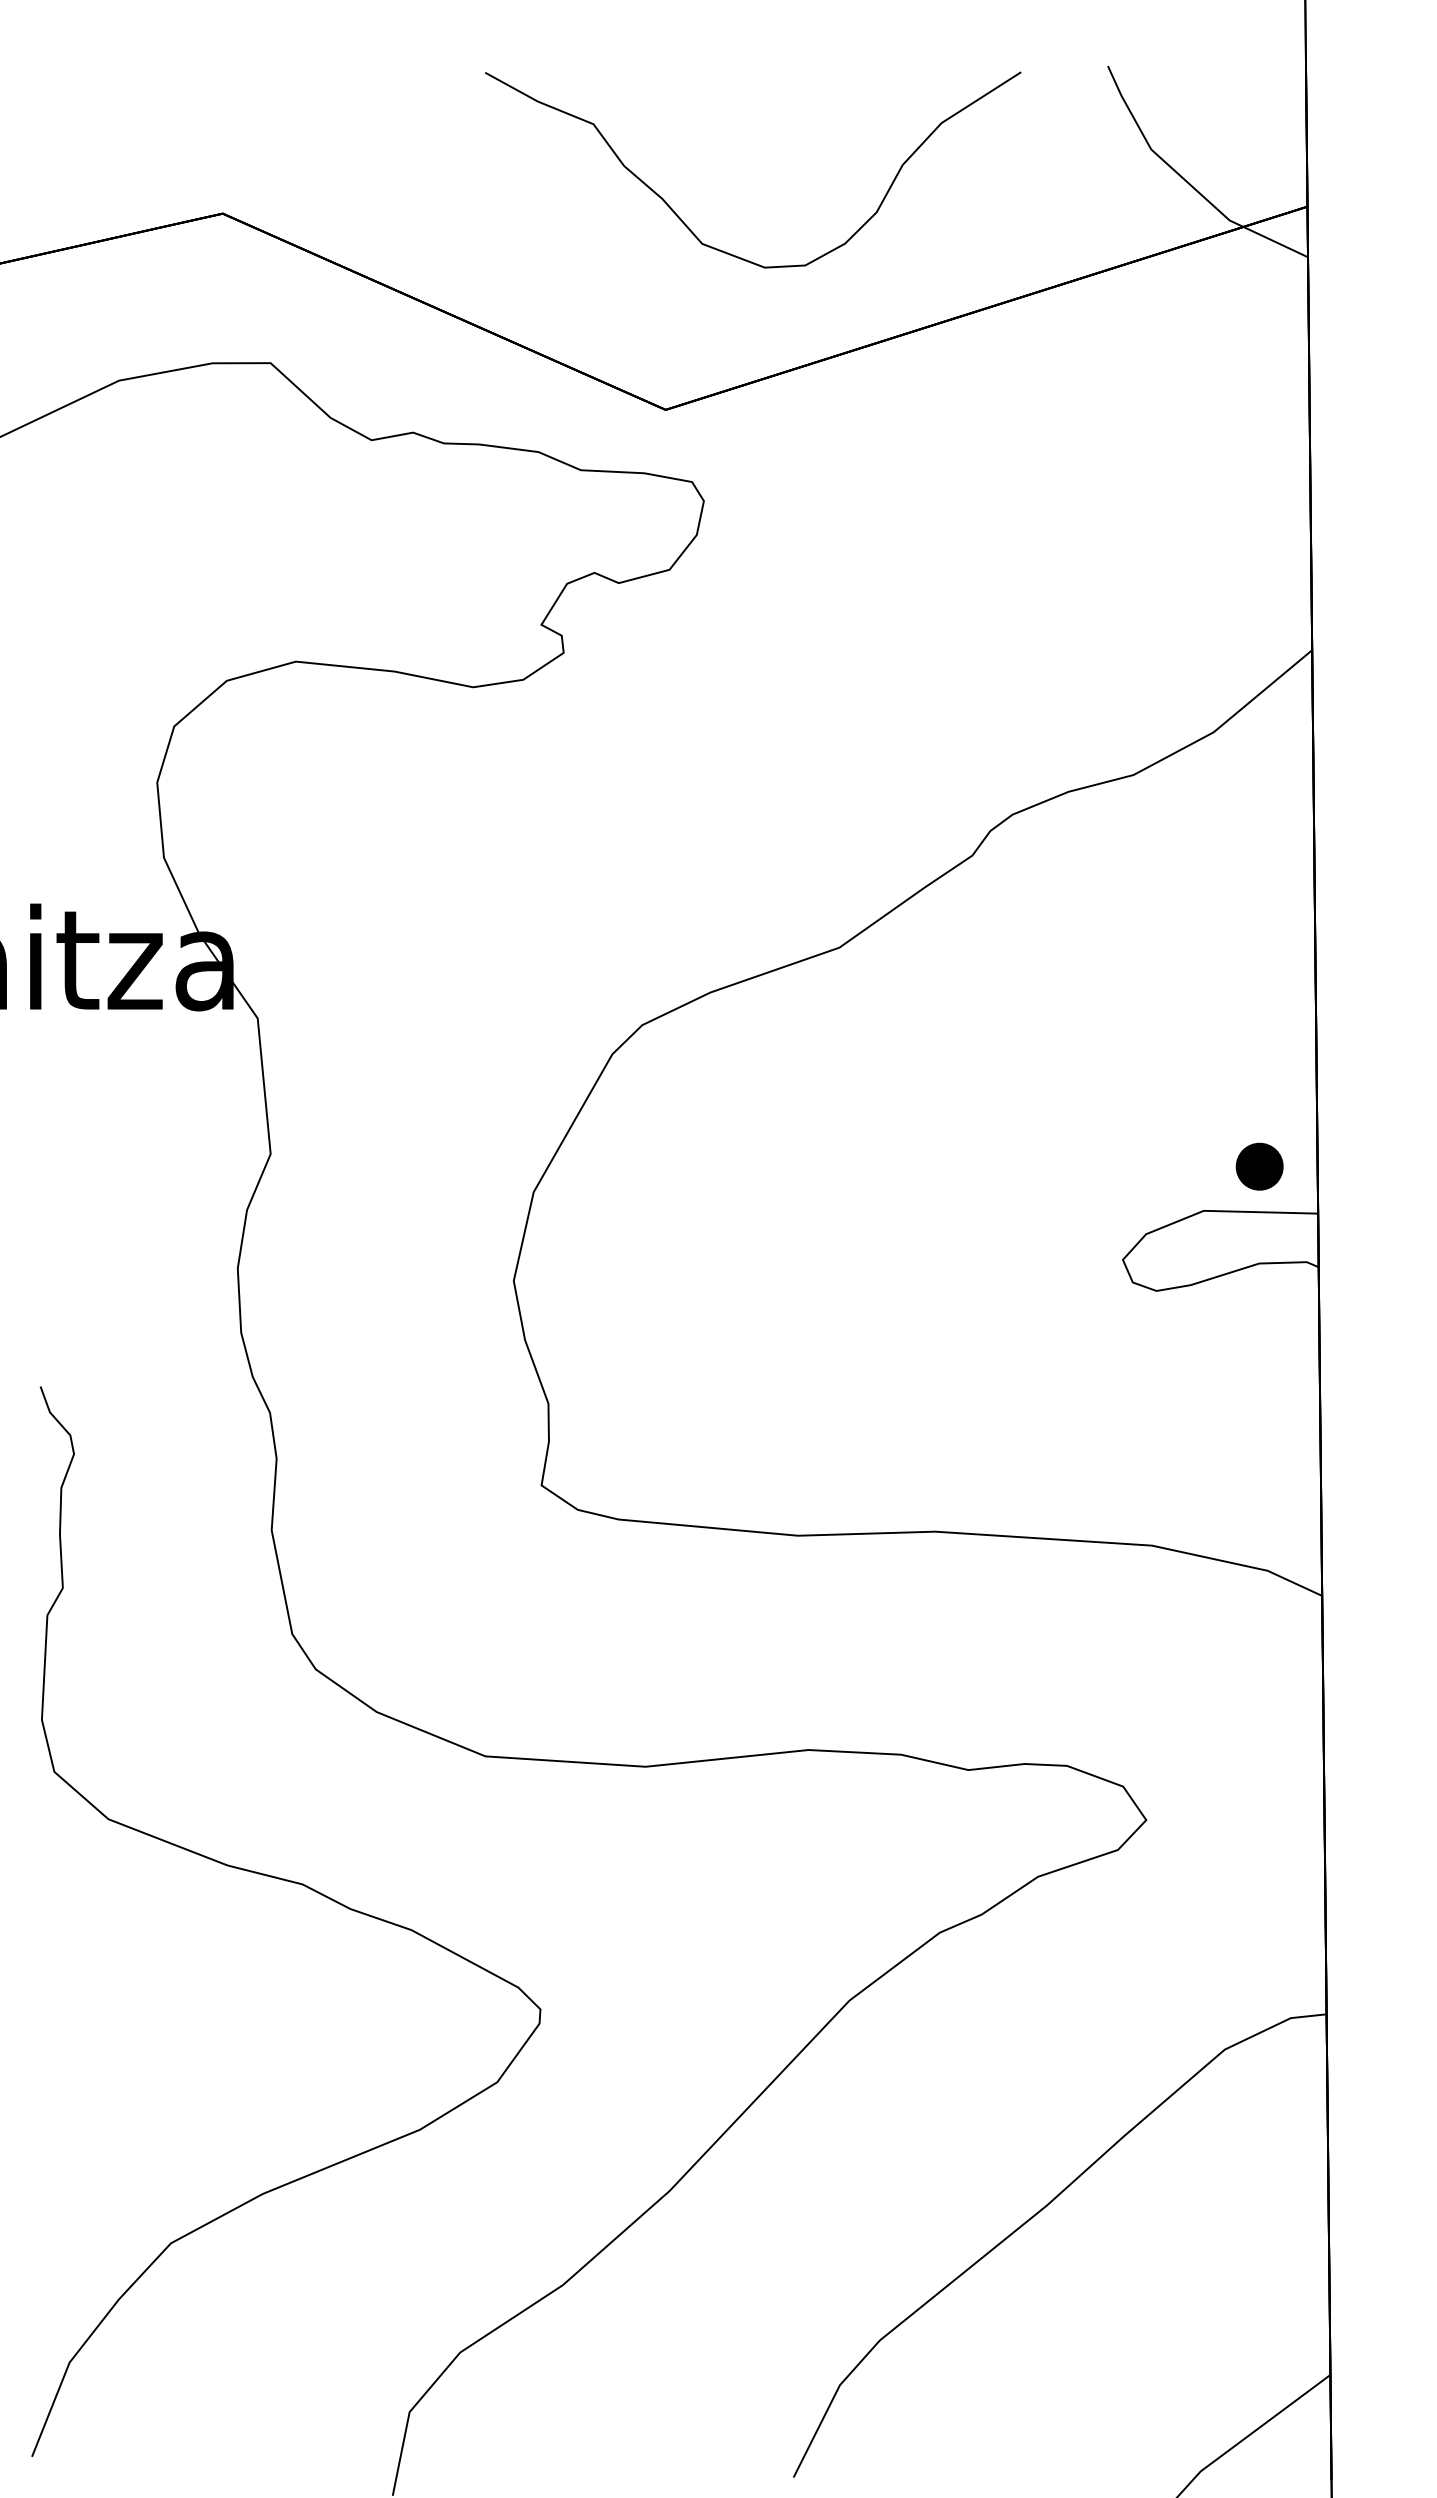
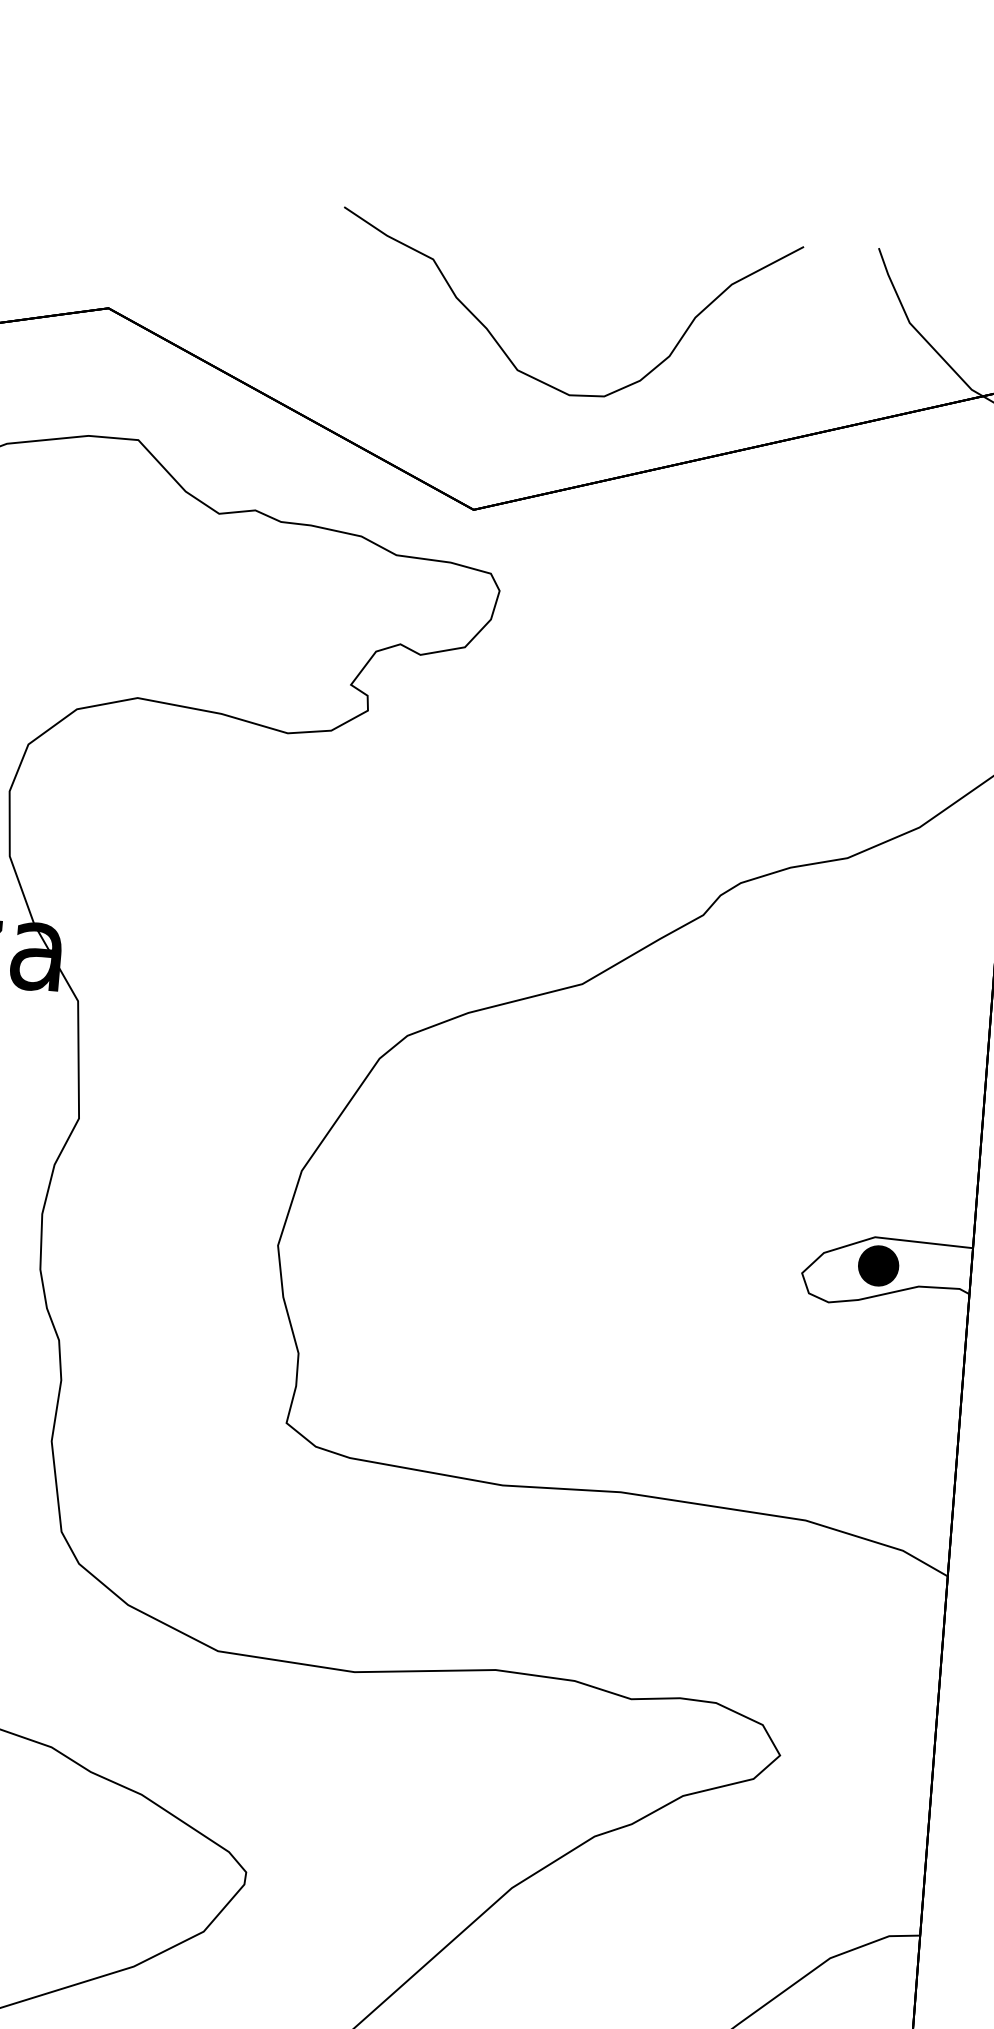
part: (1259, 1166) -> (878, 1265), moved

